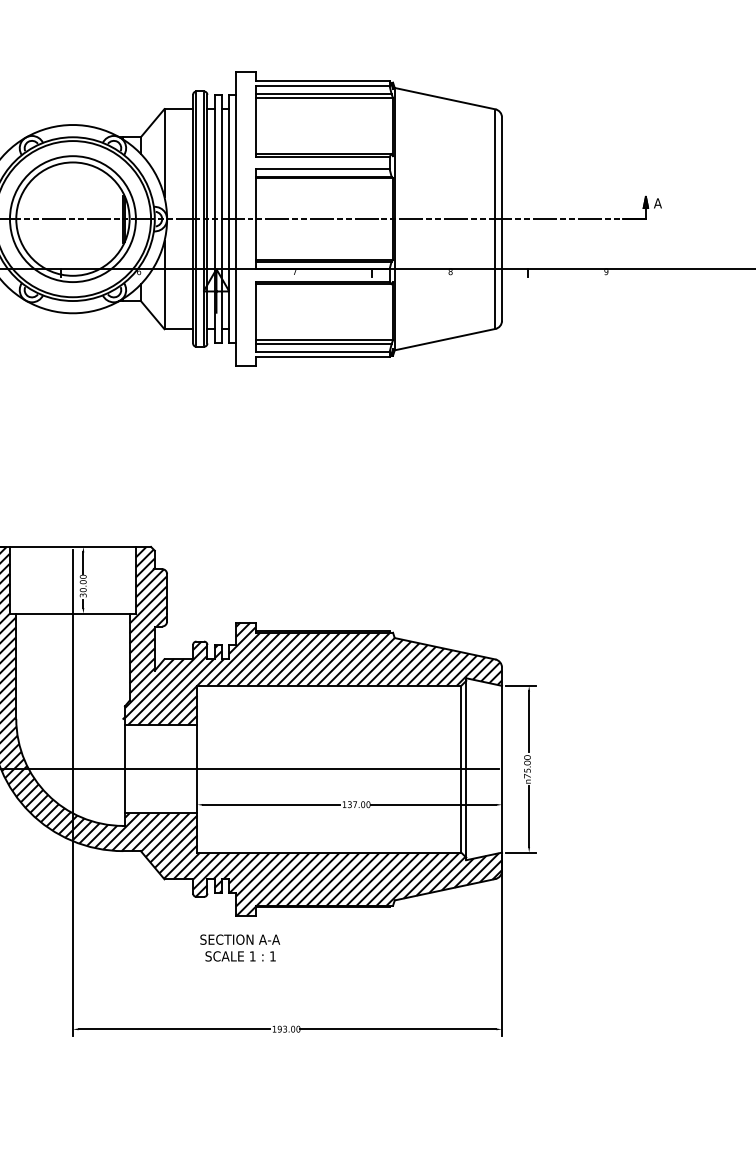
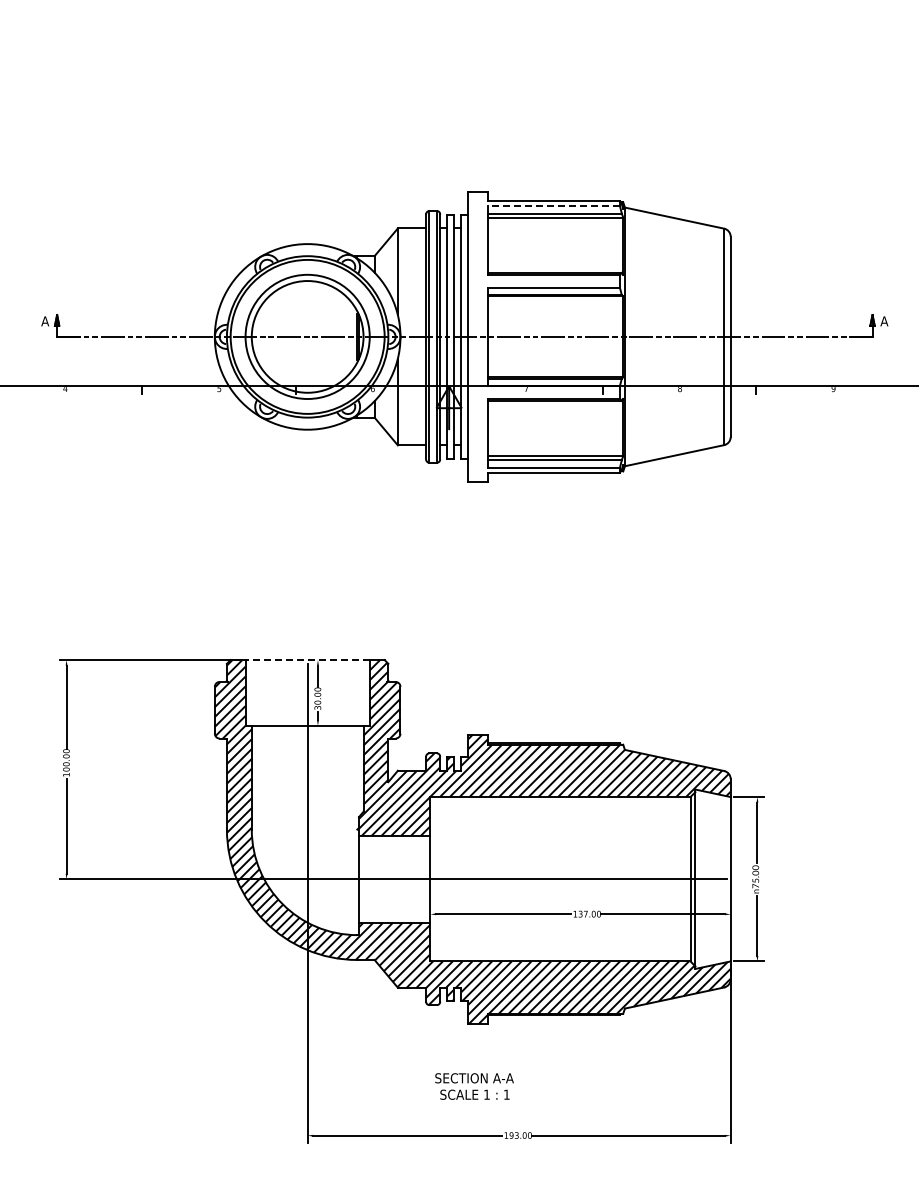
line: (322, 86) -> (553, 206), solid -> dashed
line: (72, 547) -> (307, 660), solid -> dashed
text: (240, 948) -> (474, 1086), moved

